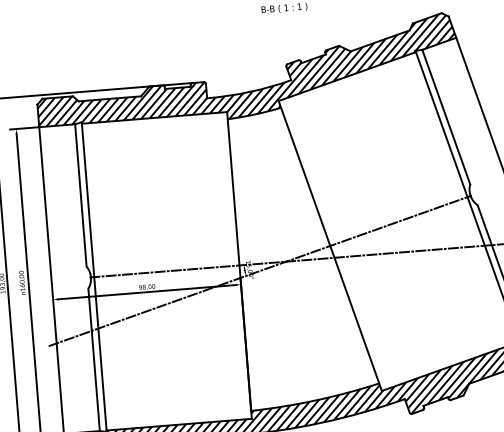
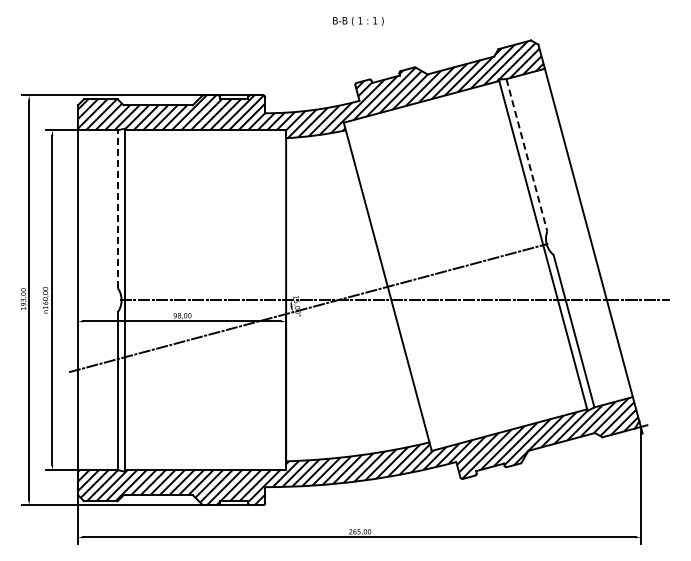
line: (445, 117) -> (526, 155), solid -> dashed
line: (80, 195) -> (117, 209), solid -> dashed

